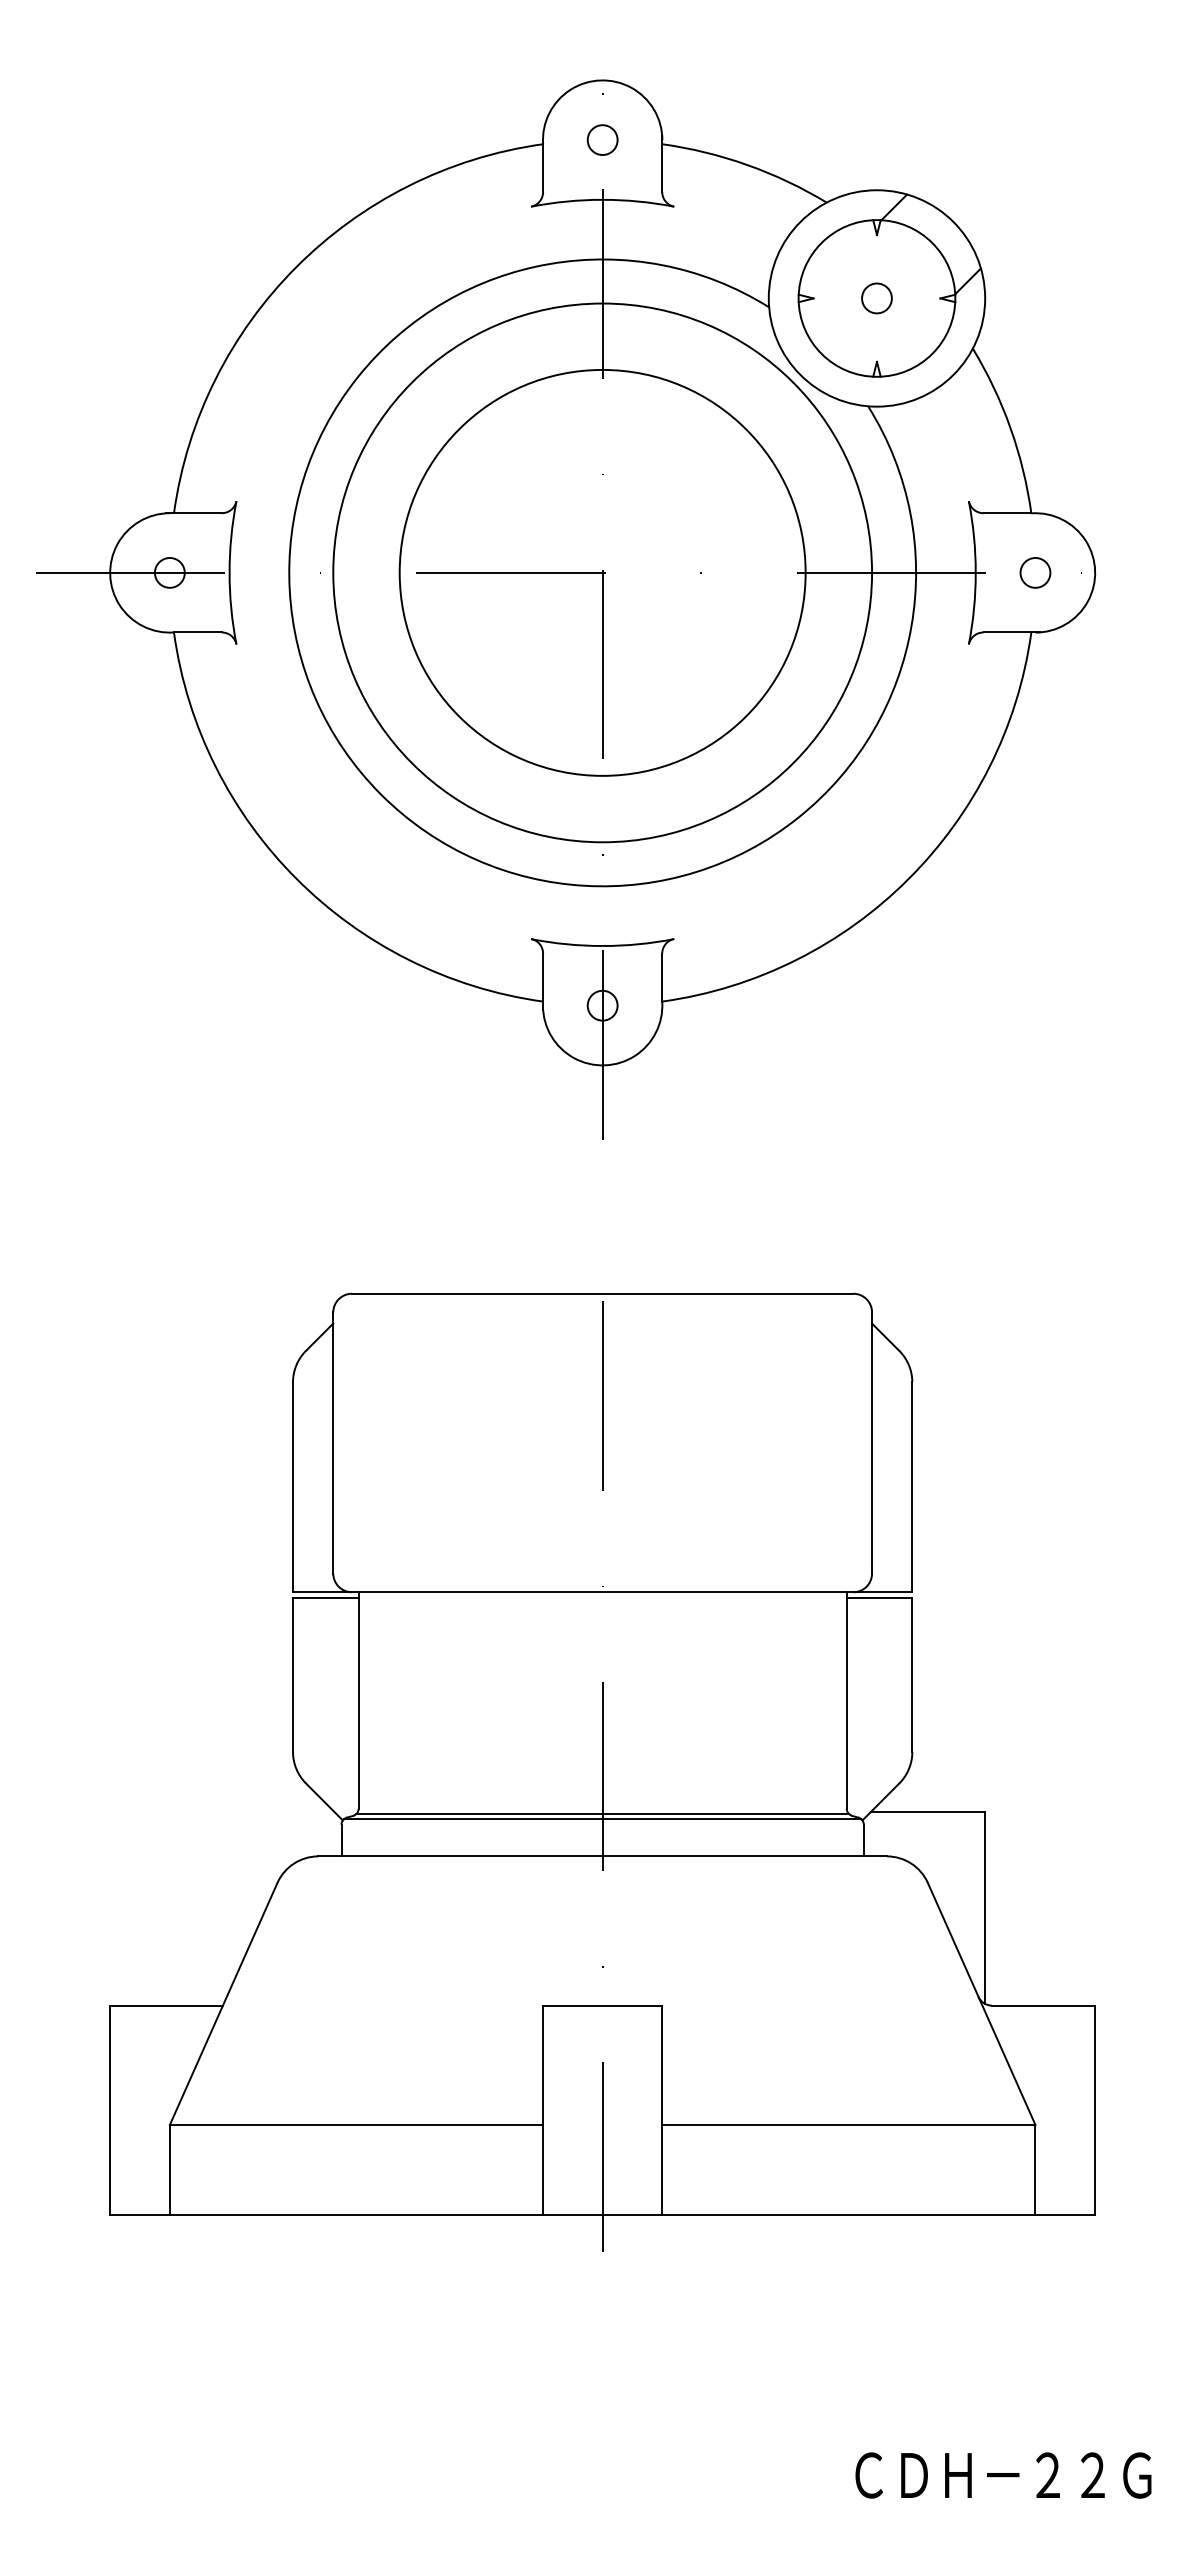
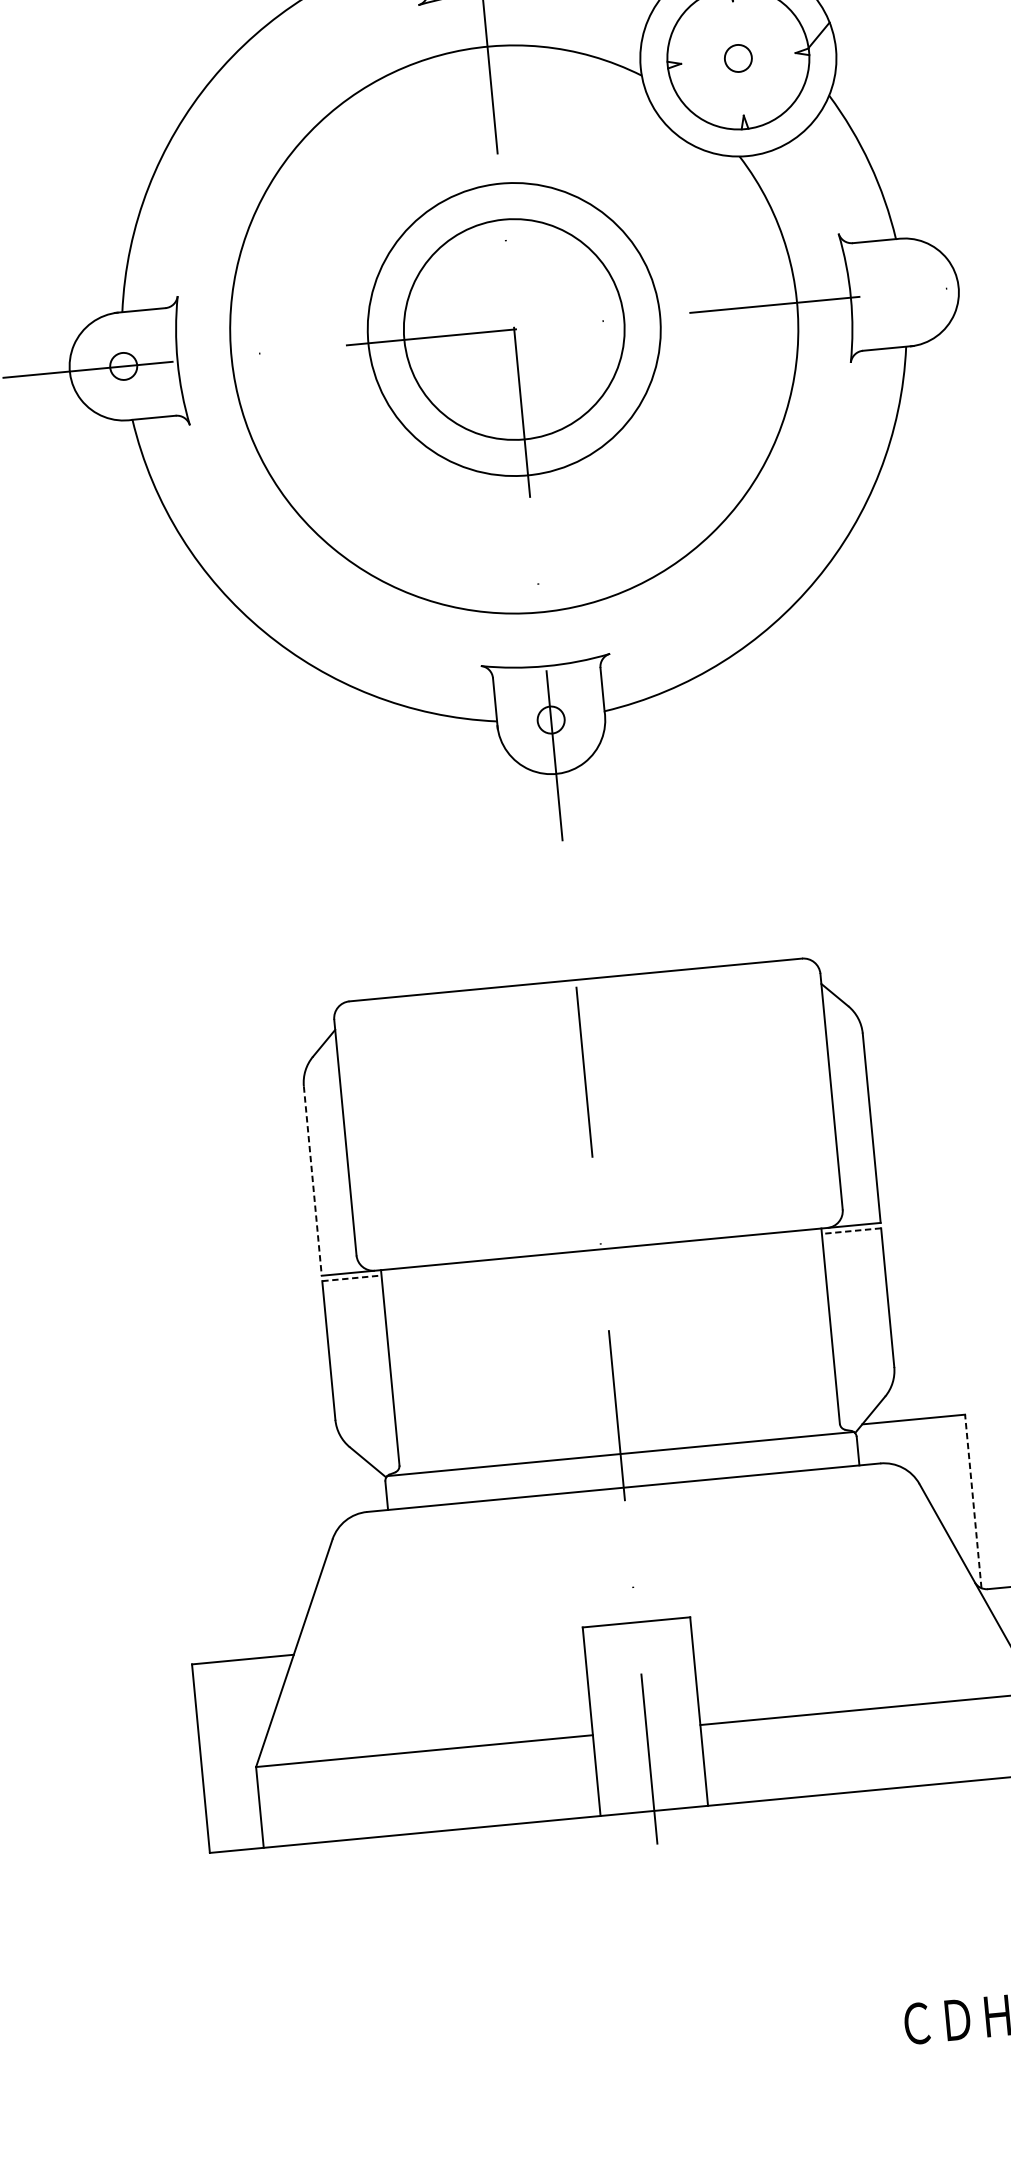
circle: (602, 572) -> (514, 329), size x0.6
circle: (602, 572) -> (514, 329), size x0.6
circle: (1035, 572) -> (904, 292), removed
line: (292, 1487) -> (312, 1181), solid -> dashed
line: (325, 1598) -> (351, 1278), solid -> dashed
line: (879, 1598) -> (851, 1231), solid -> dashed
line: (602, 1814) -> (620, 1449), removed
line: (985, 1907) -> (973, 1501), solid -> dashed

